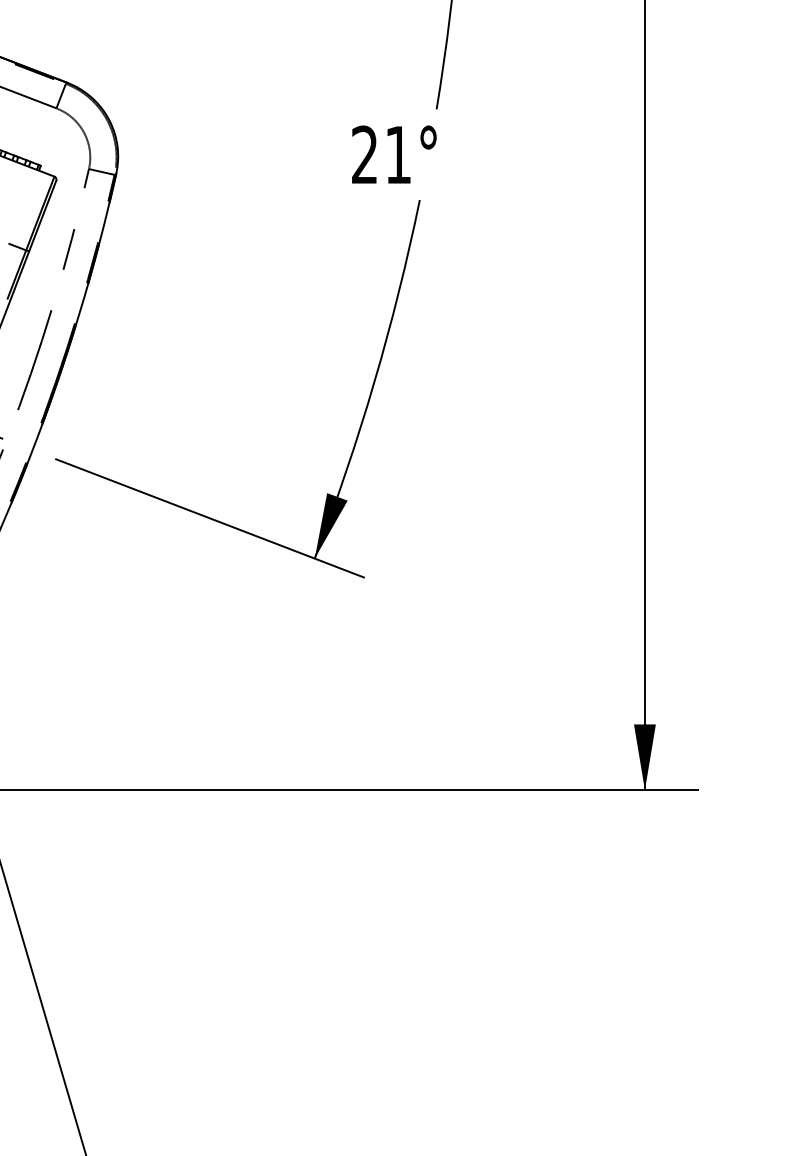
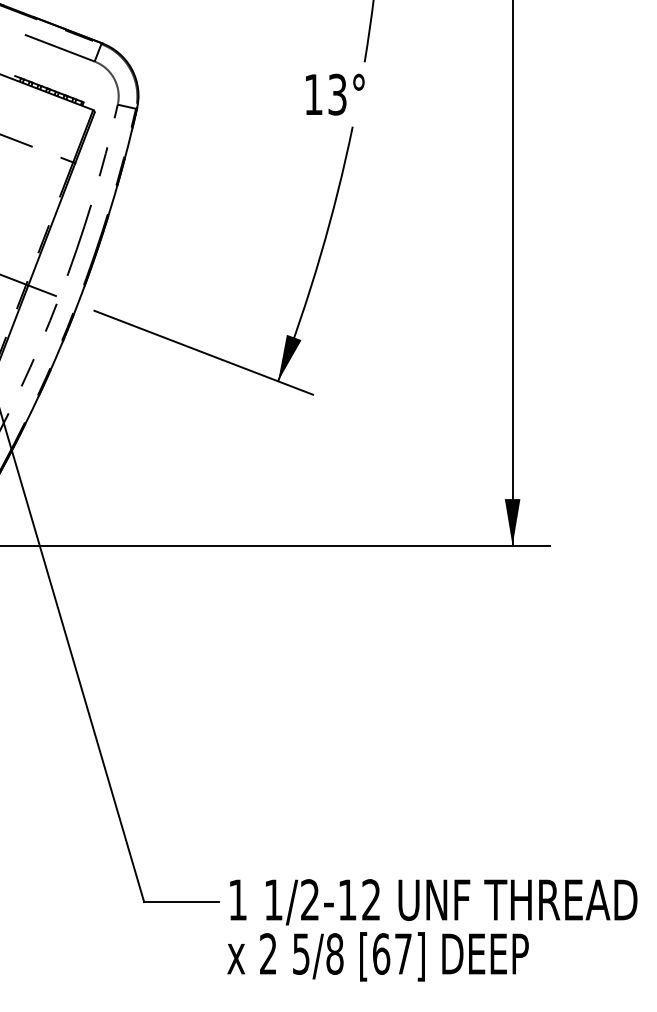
text: (381, 154) -> (325, 94), 21° -> 13°

